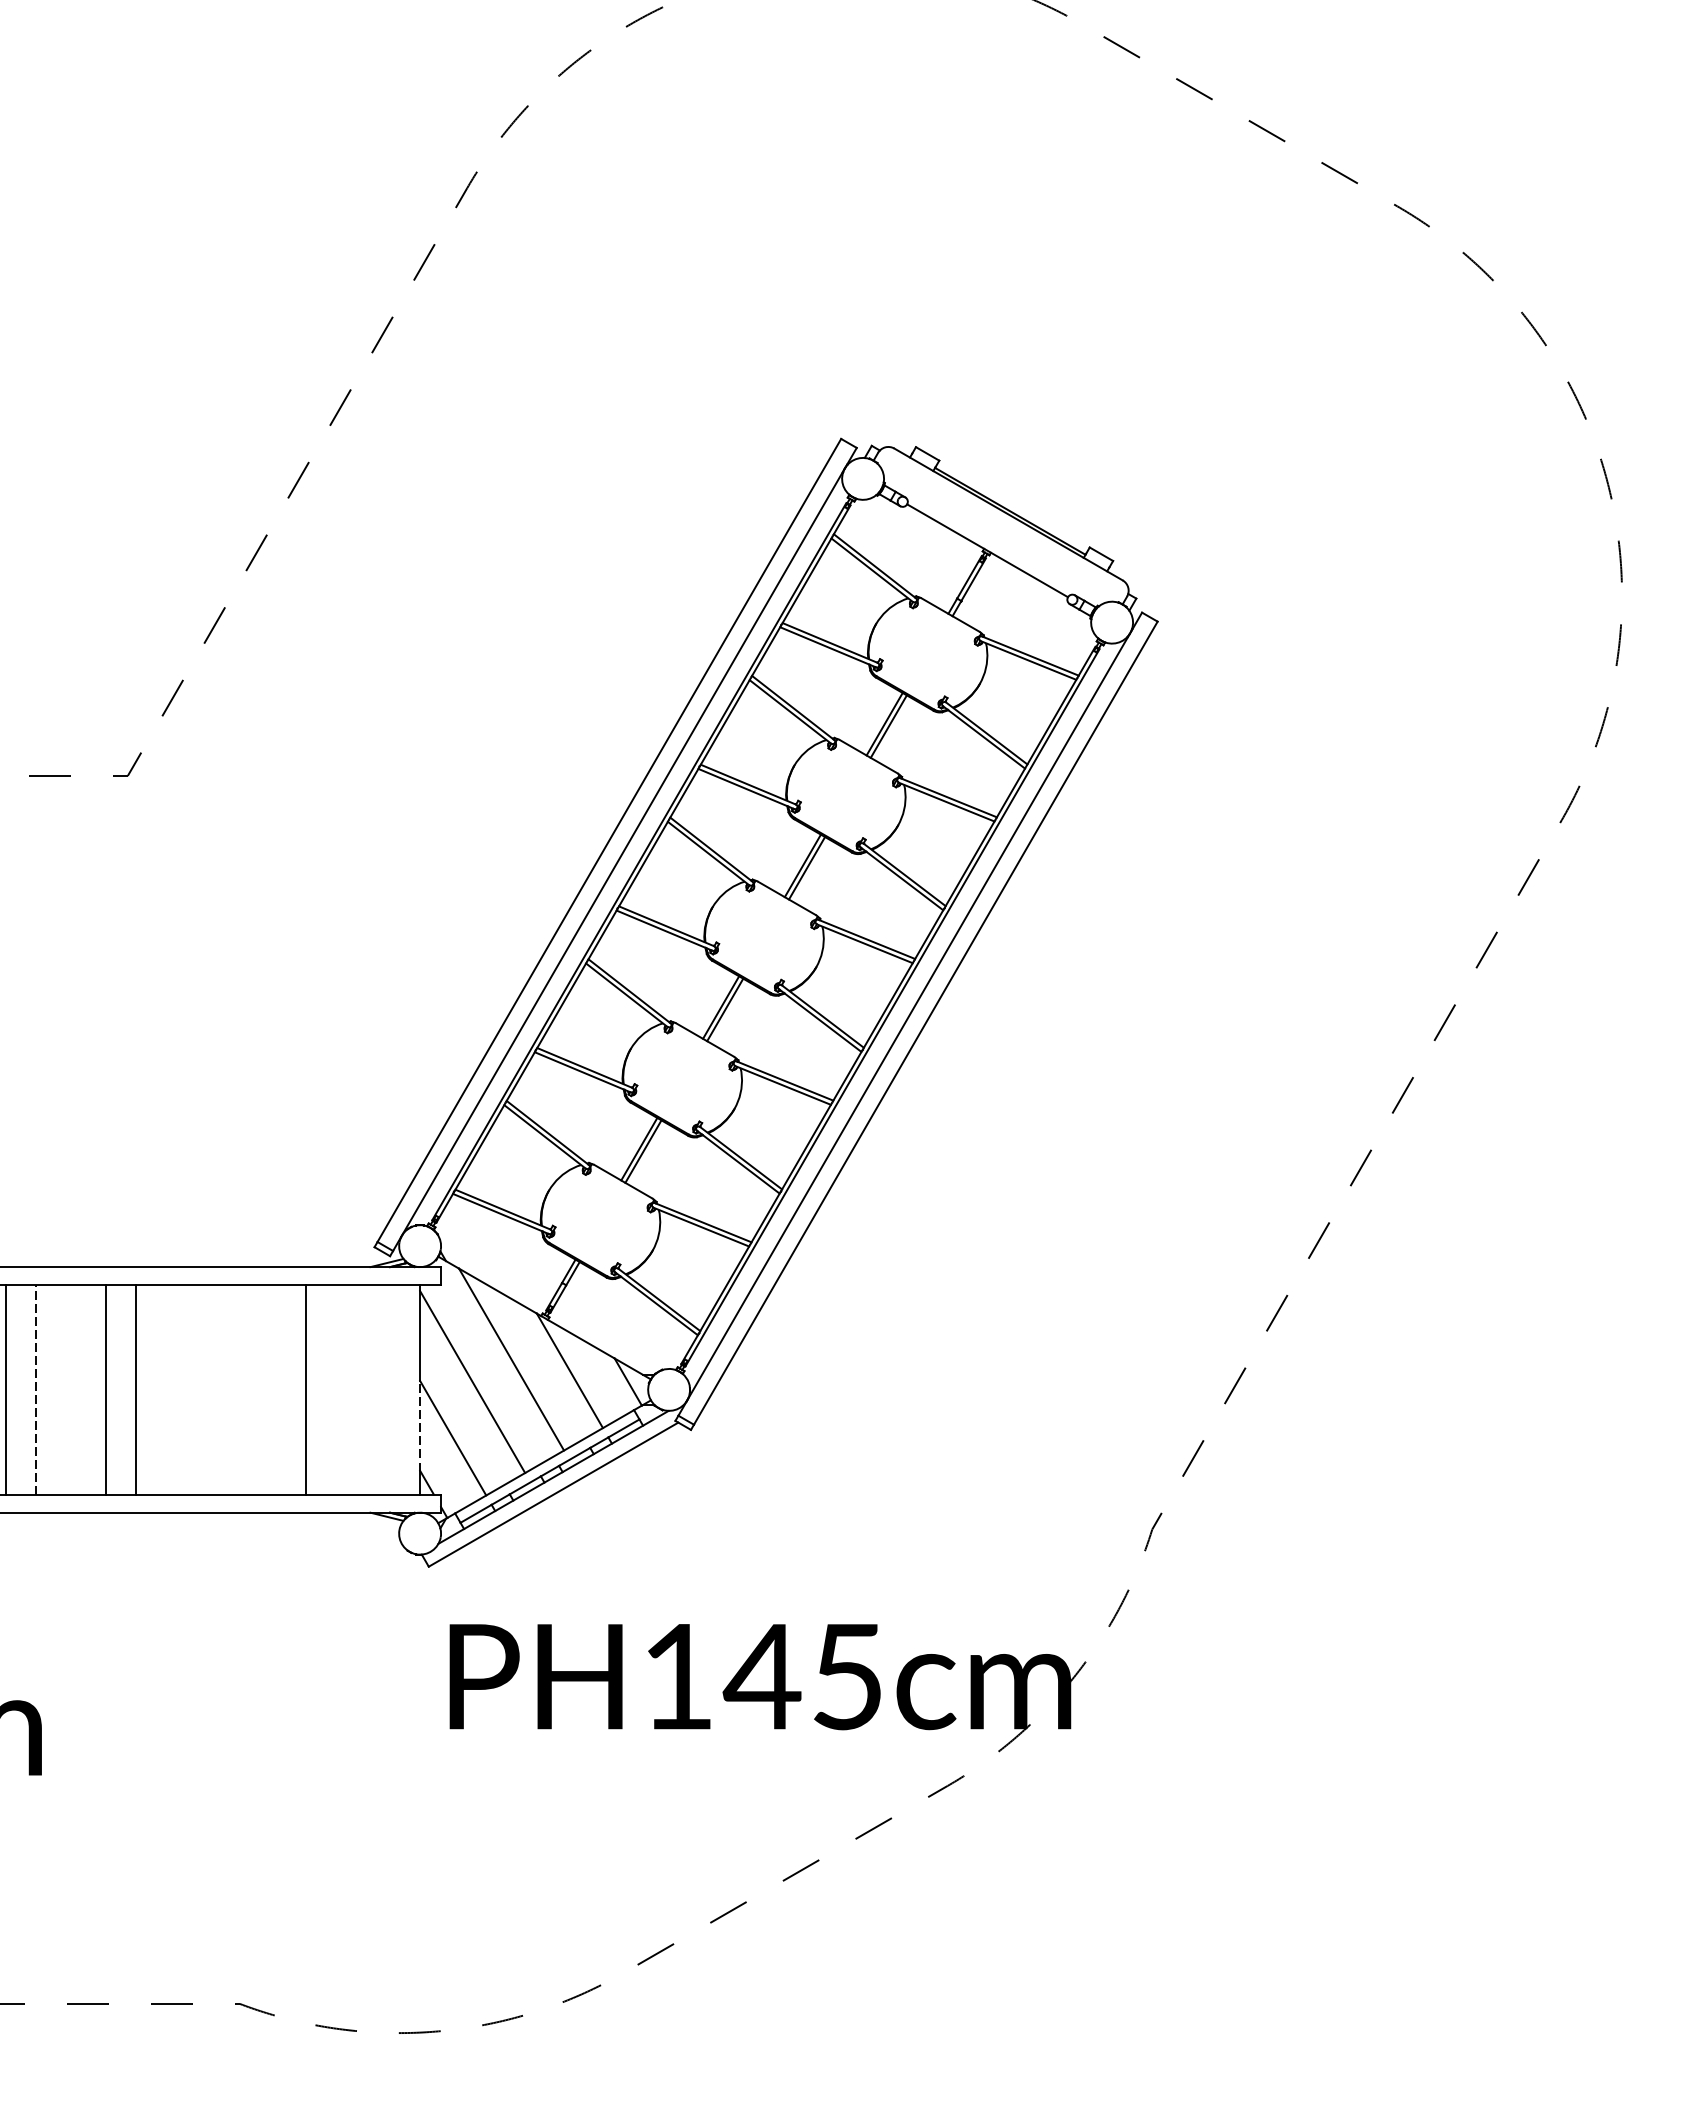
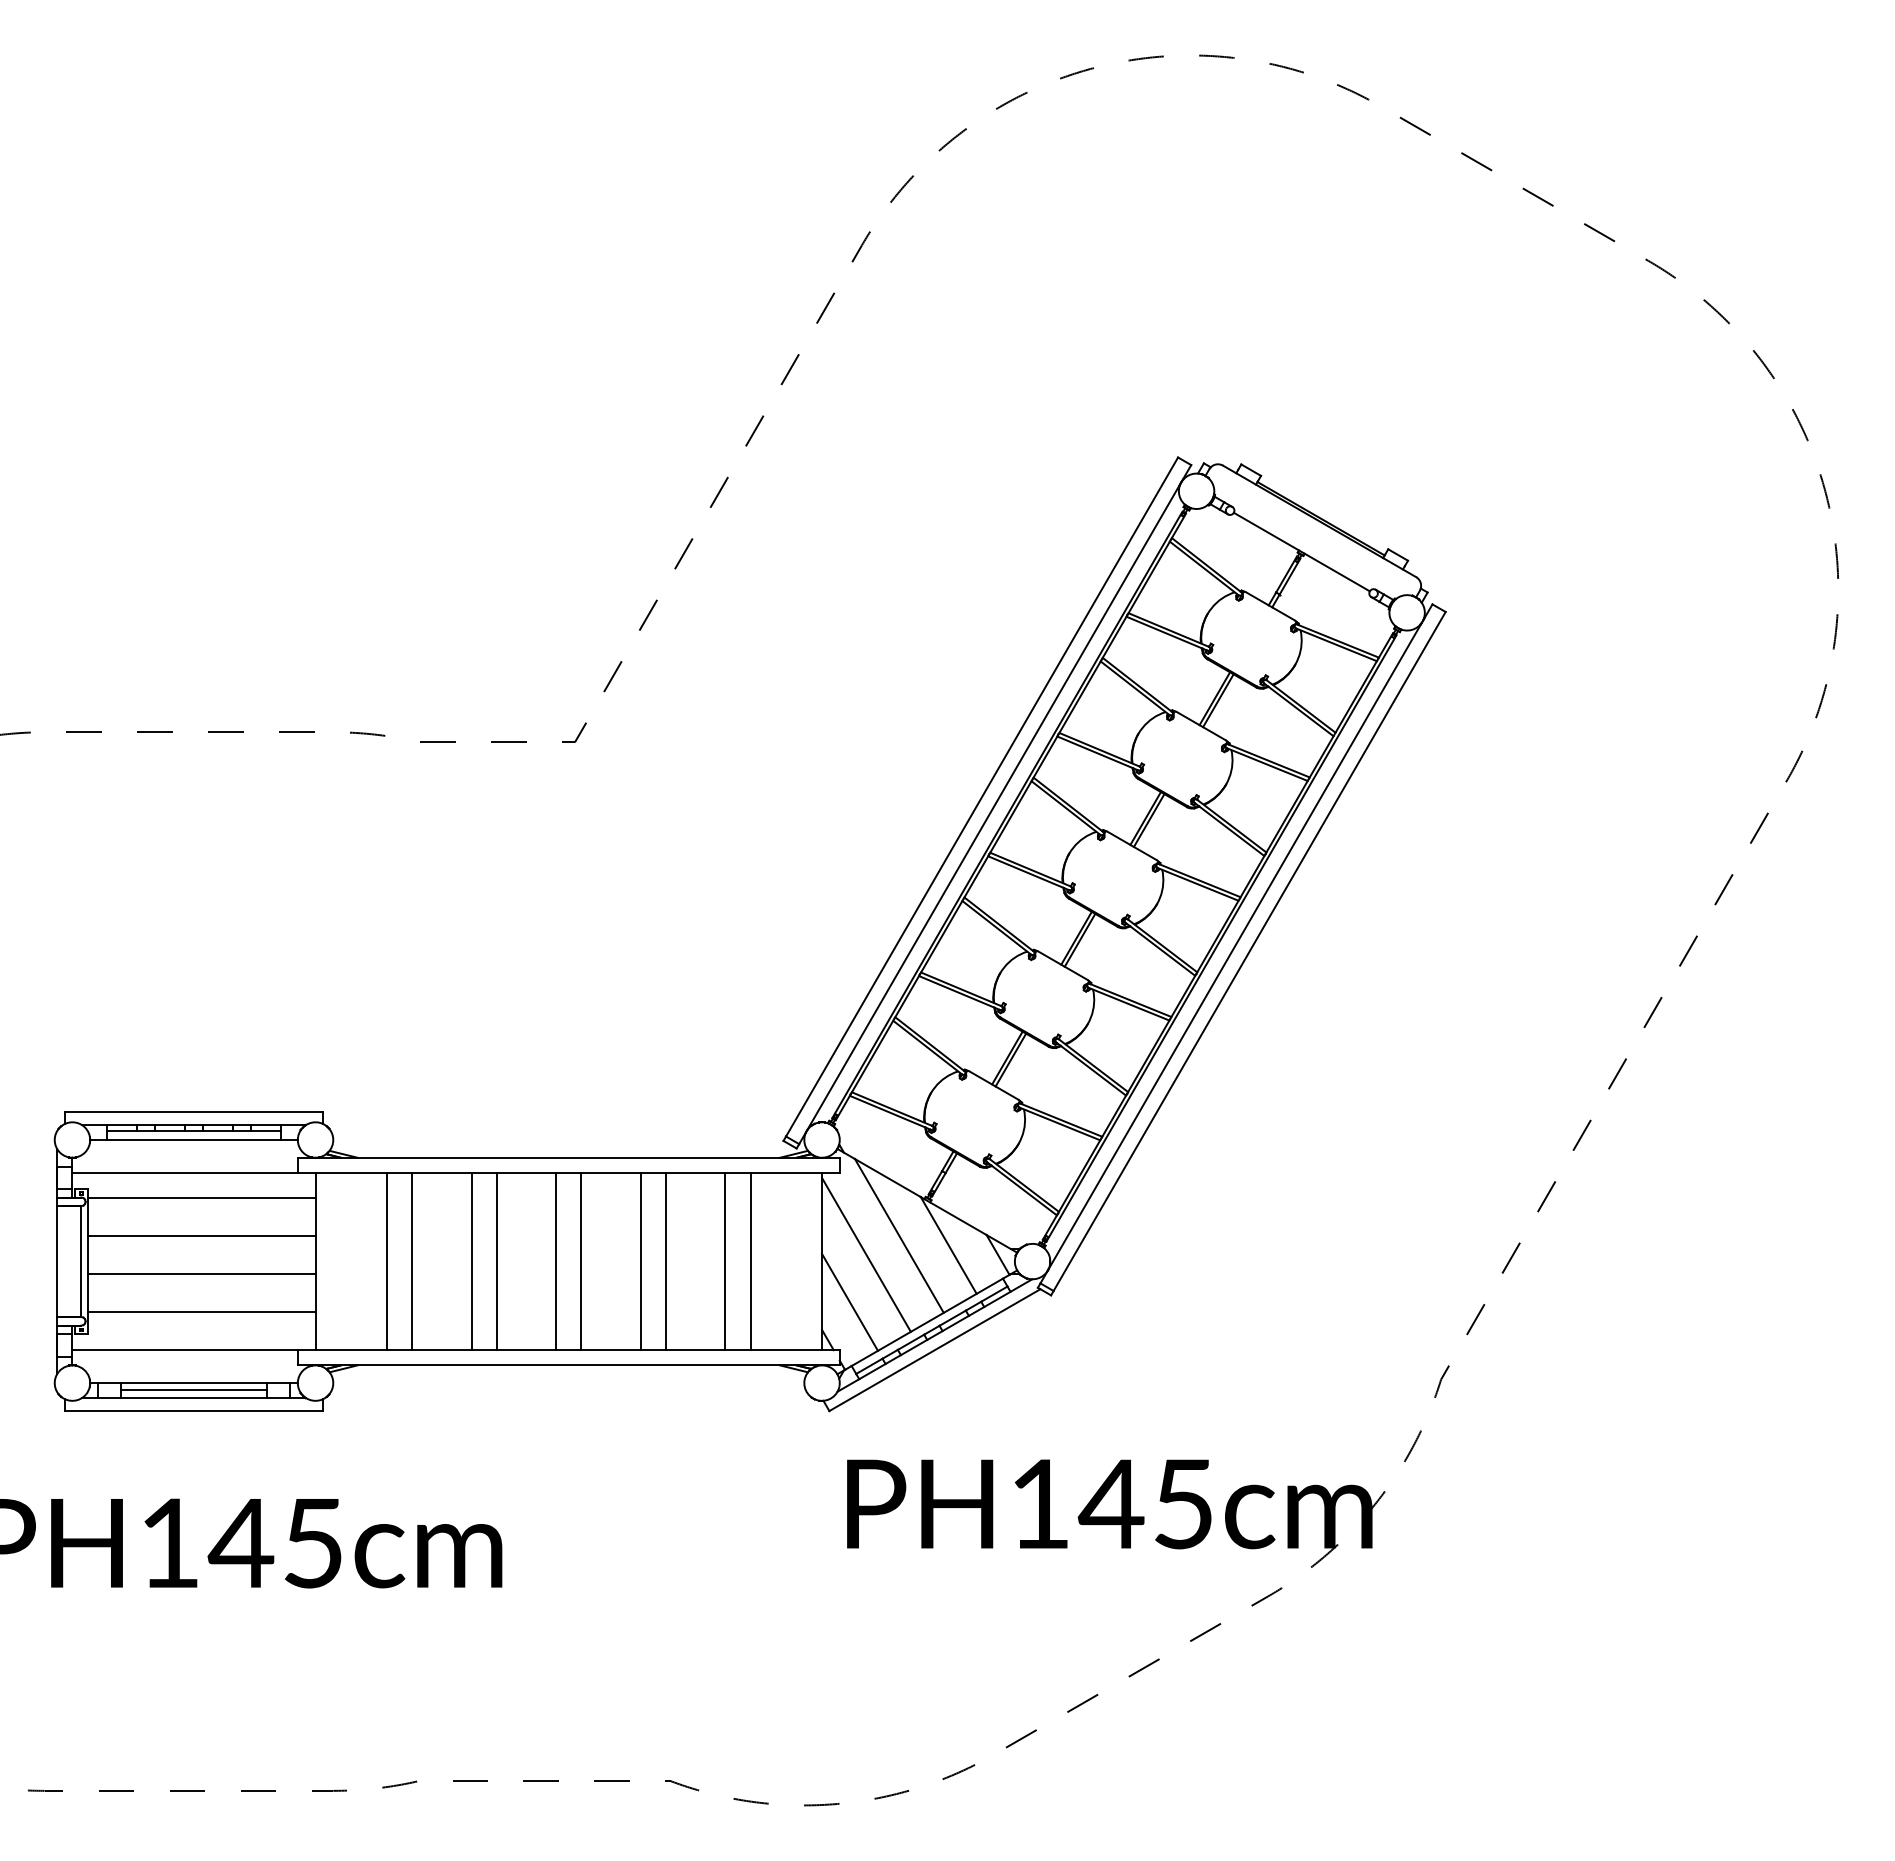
line: (35, 1389) -> (496, 1261), dashed -> solid
line: (205, 1389) -> (640, 1261), added
line: (236, 1389) -> (666, 1261), added
line: (335, 1389) -> (750, 1261), added
line: (420, 1425) -> (822, 1291), dashed -> solid

